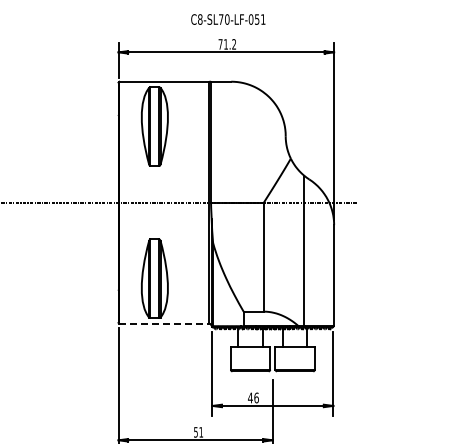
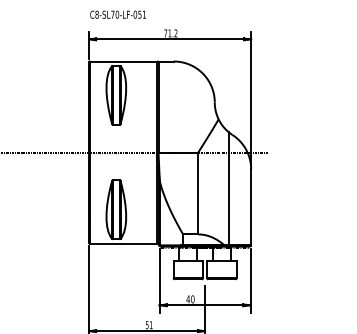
text: (228, 19) -> (118, 14), moved
line: (164, 323) -> (123, 243), dashed -> solid
text: (256, 397) -> (192, 298), 46 -> 40

